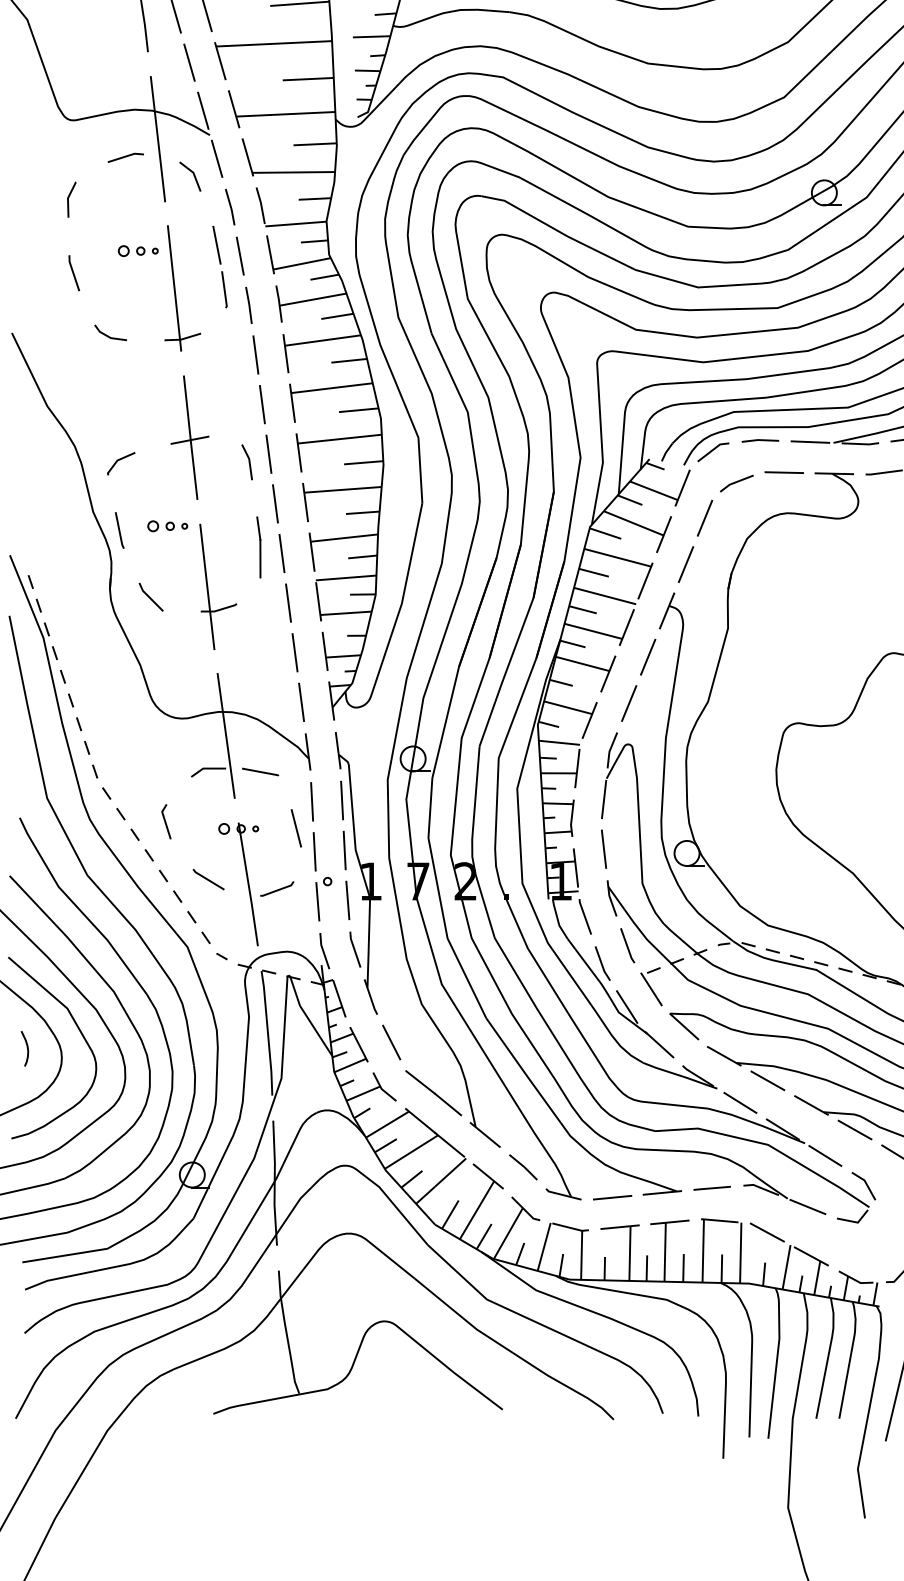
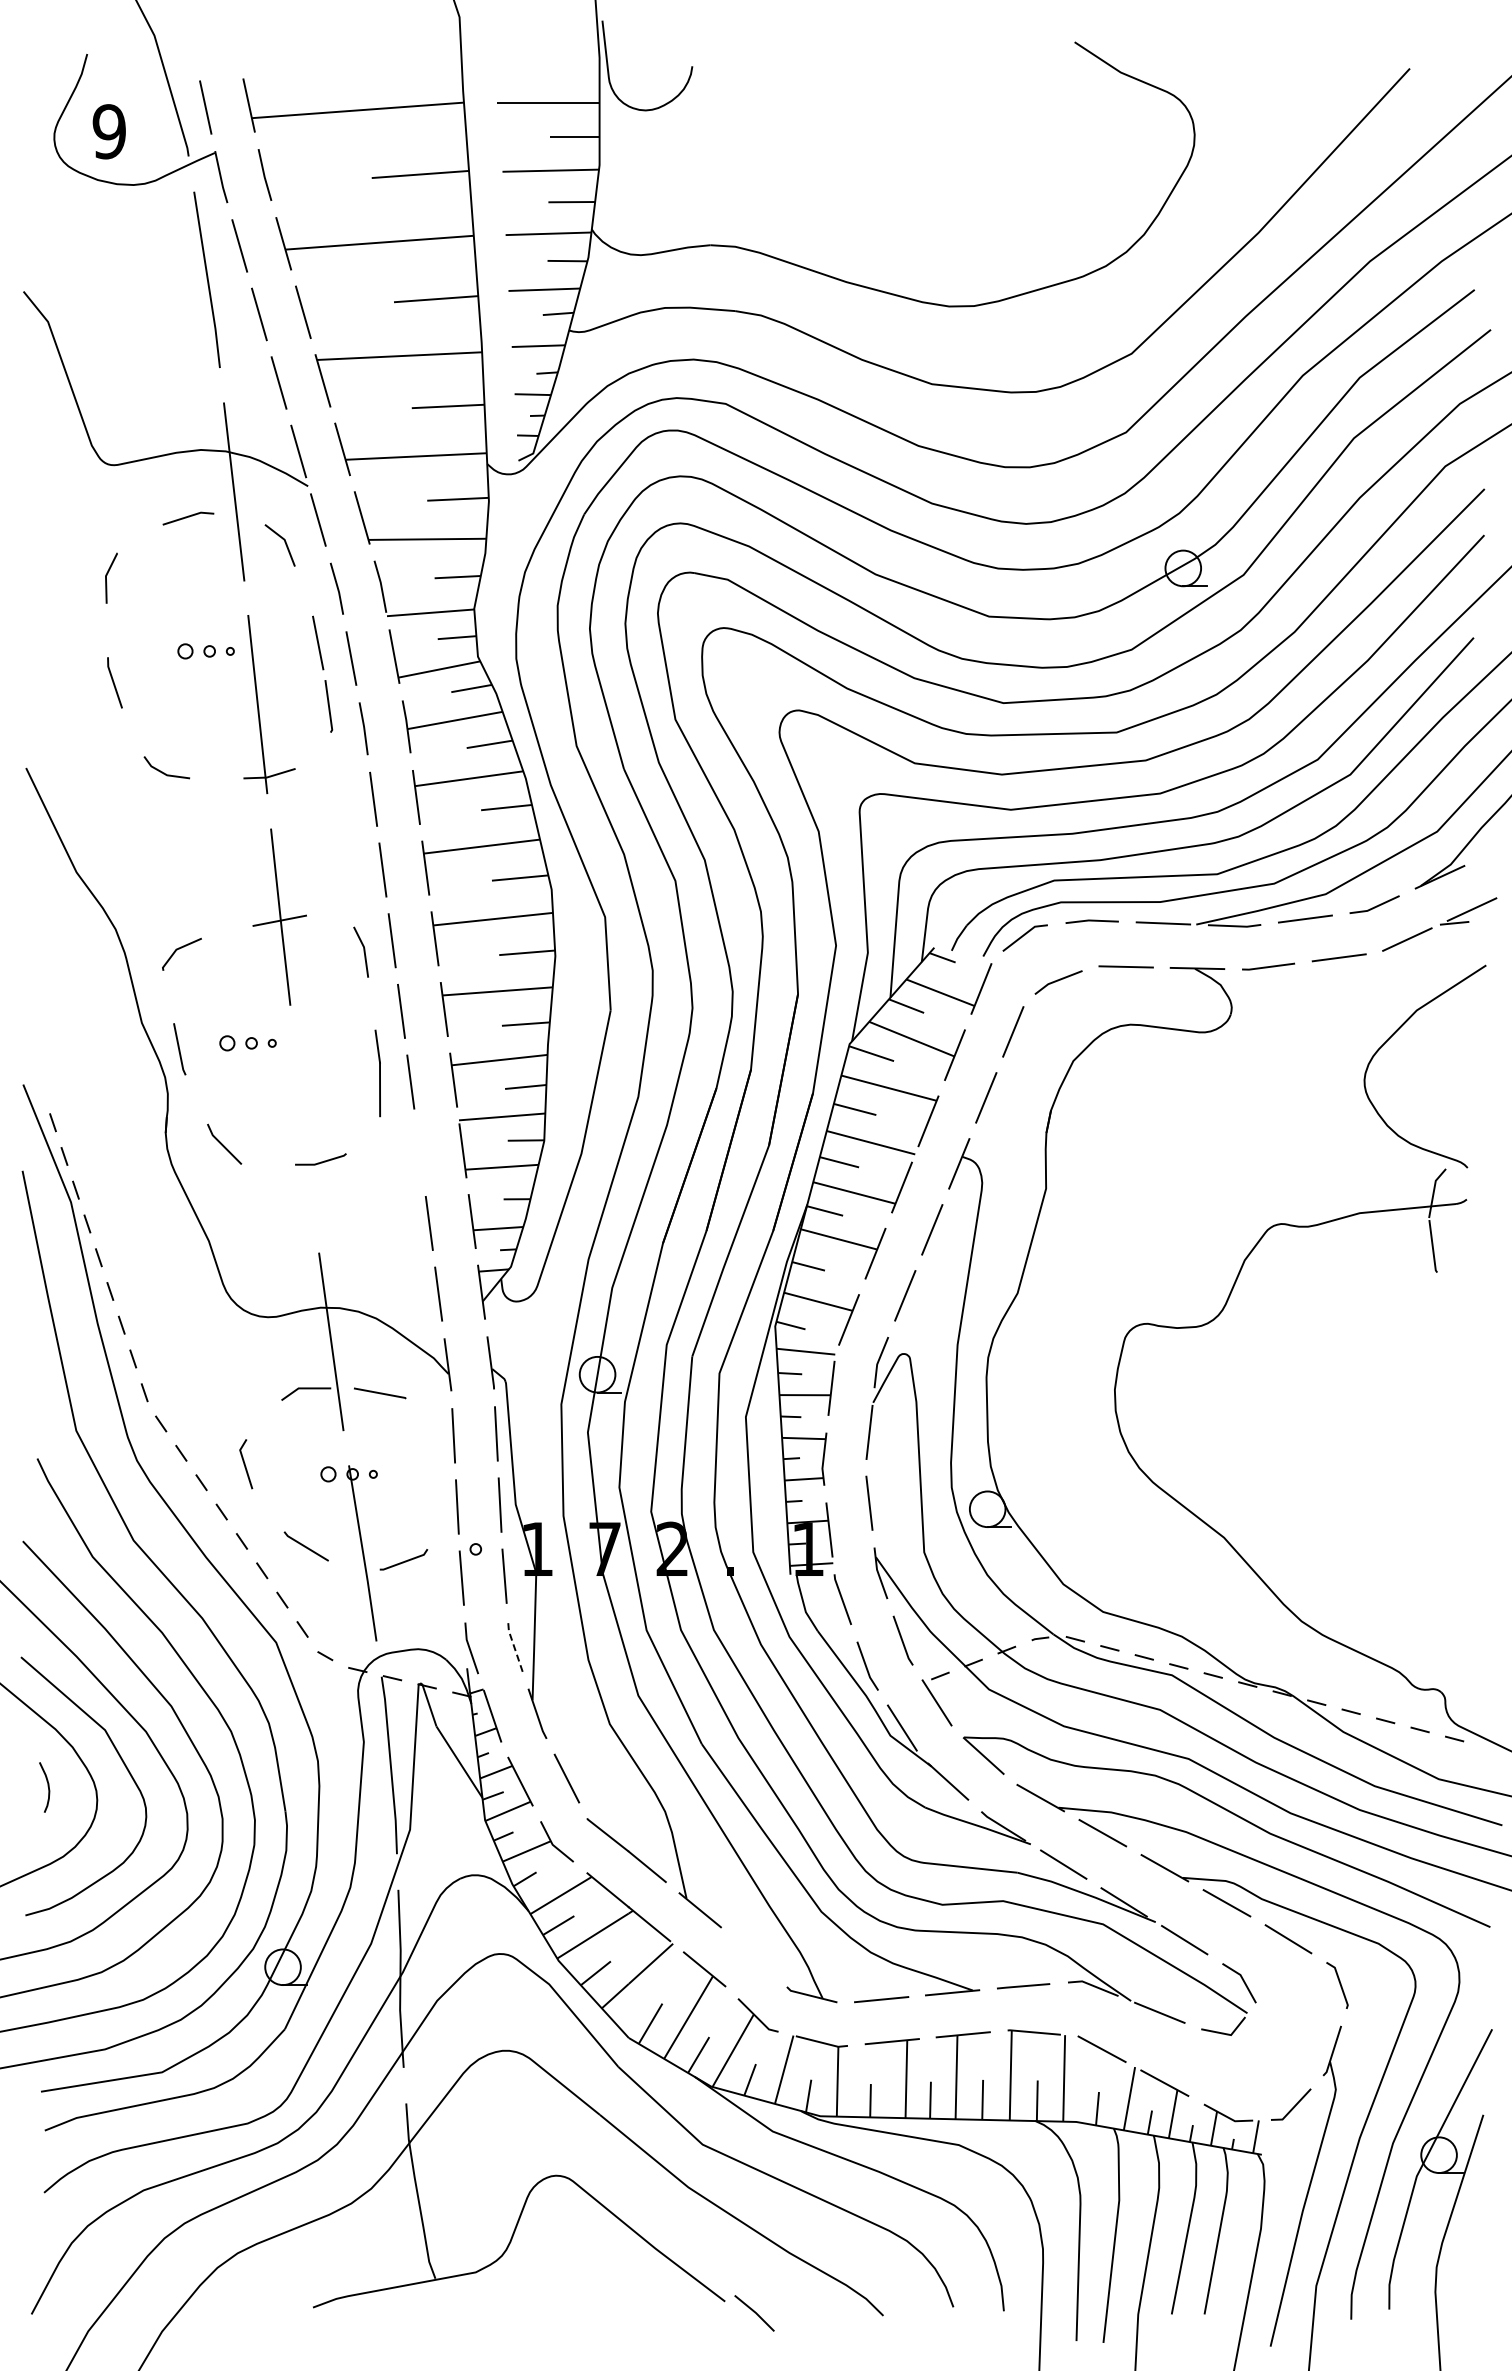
line: (207, 586) -> (304, 1129), removed
line: (288, 602) -> (419, 1152), removed
line: (295, 828) -> (430, 1473), removed
line: (354, 949) -> (513, 1645), solid -> dashed
line: (523, 1166) -> (754, 2312), moved

